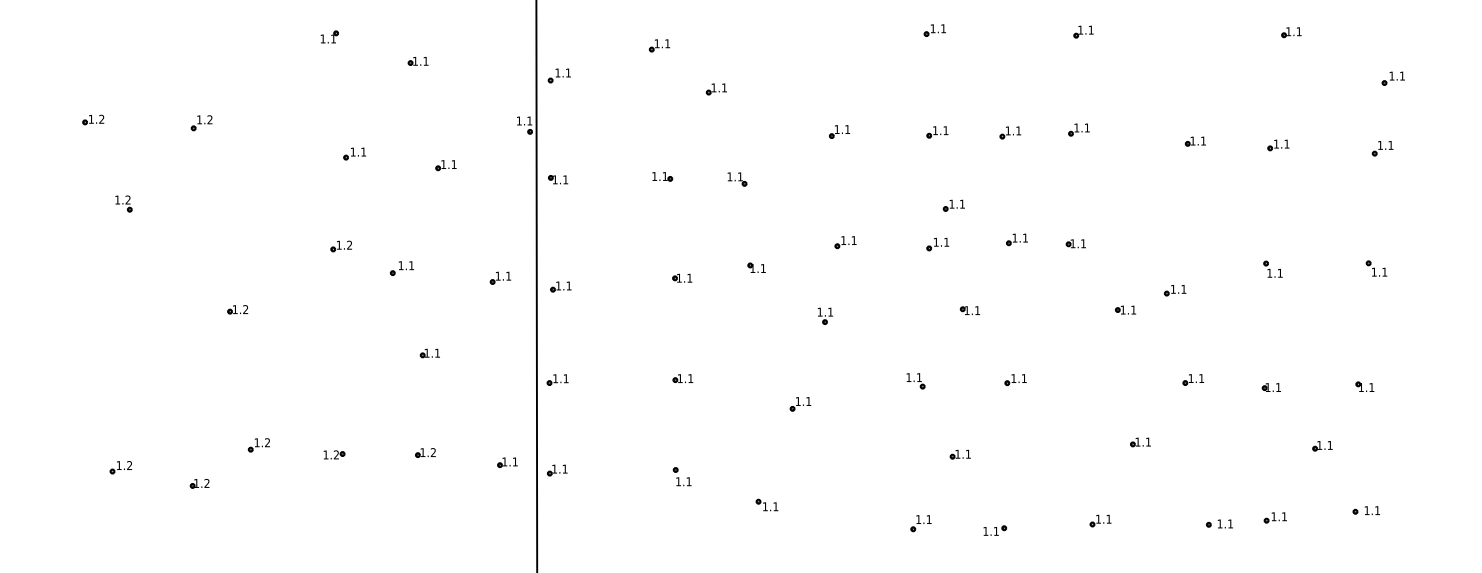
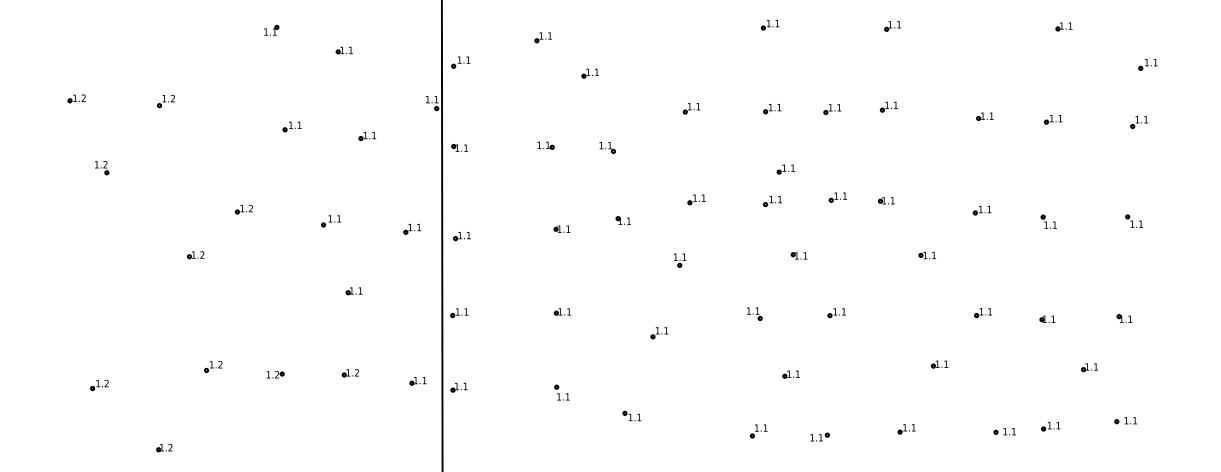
part: (340, 246) -> (243, 209), moved
part: (1174, 290) -> (981, 210), moved
part: (199, 483) -> (164, 447), moved

